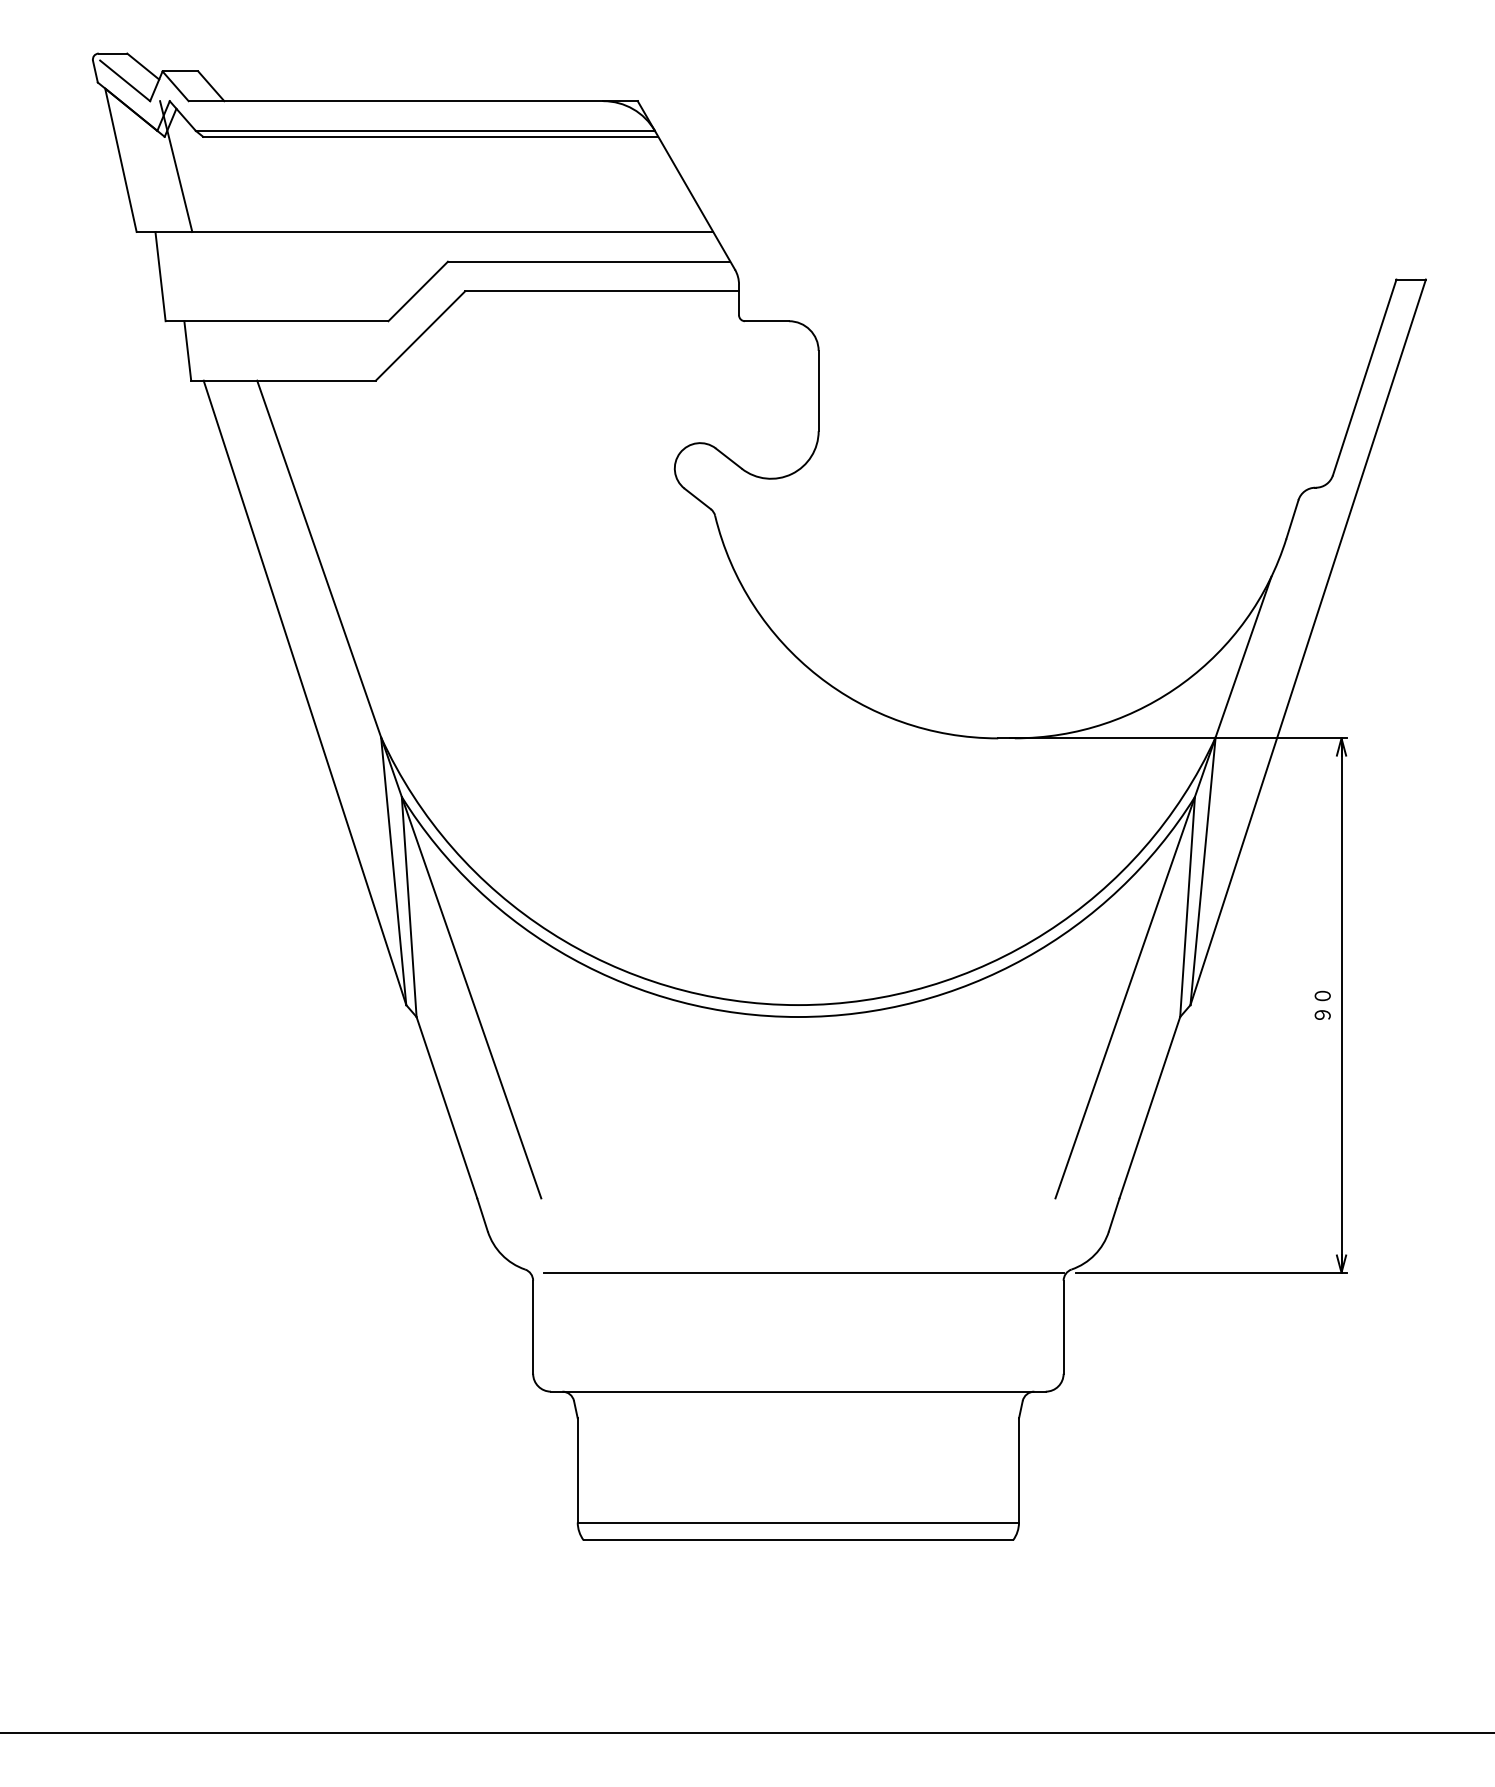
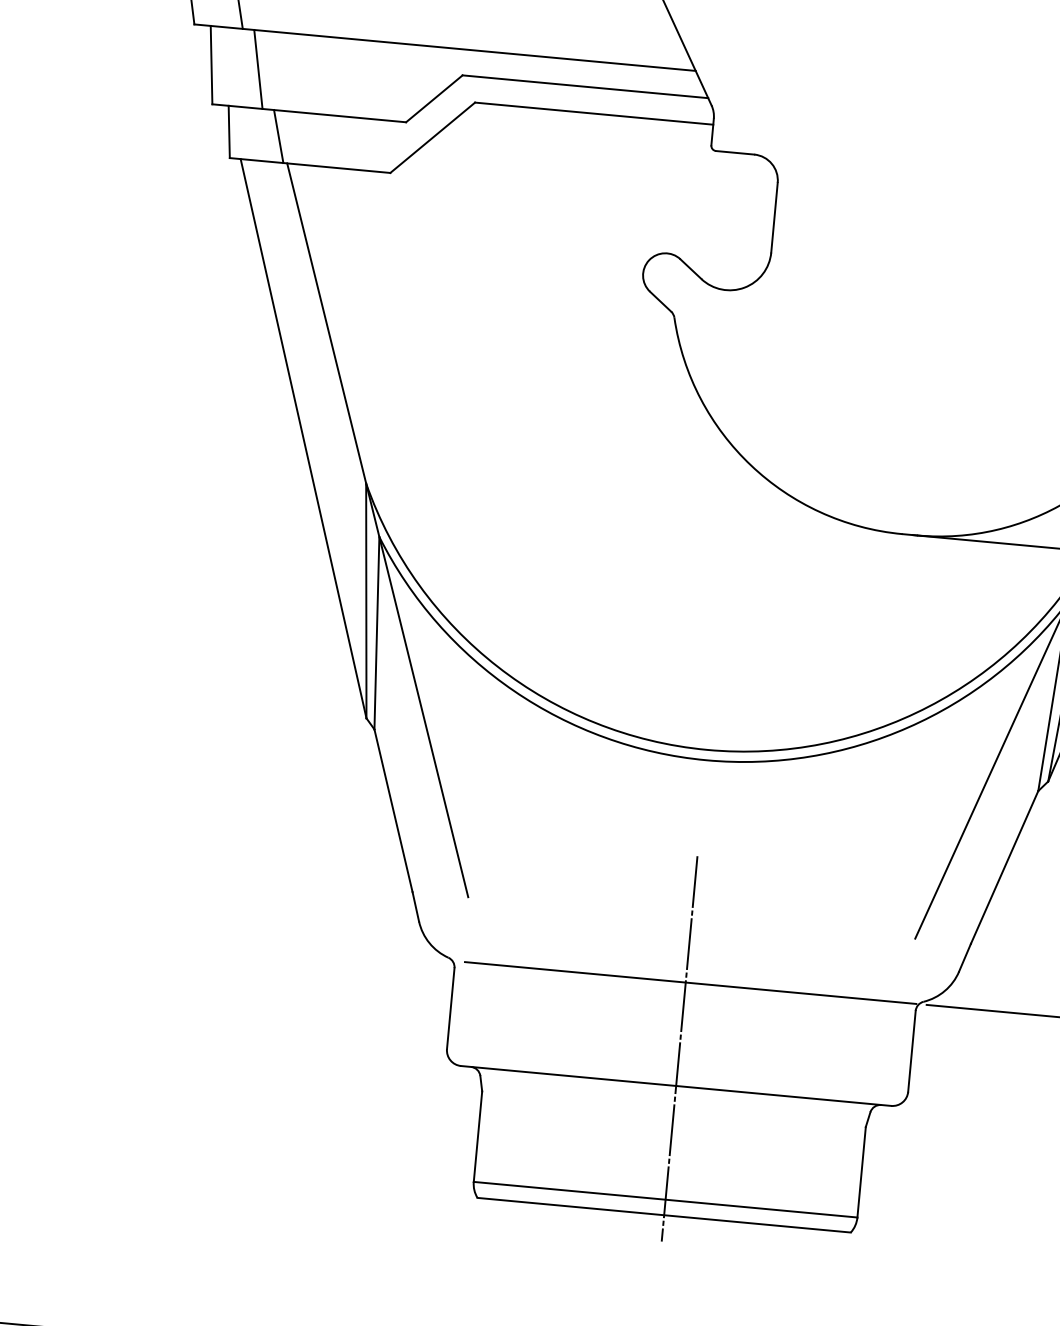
line: (214, 276) -> (258, 69), added
line: (244, 350) -> (278, 136), added
line: (798, 1348) -> (679, 1048), added

